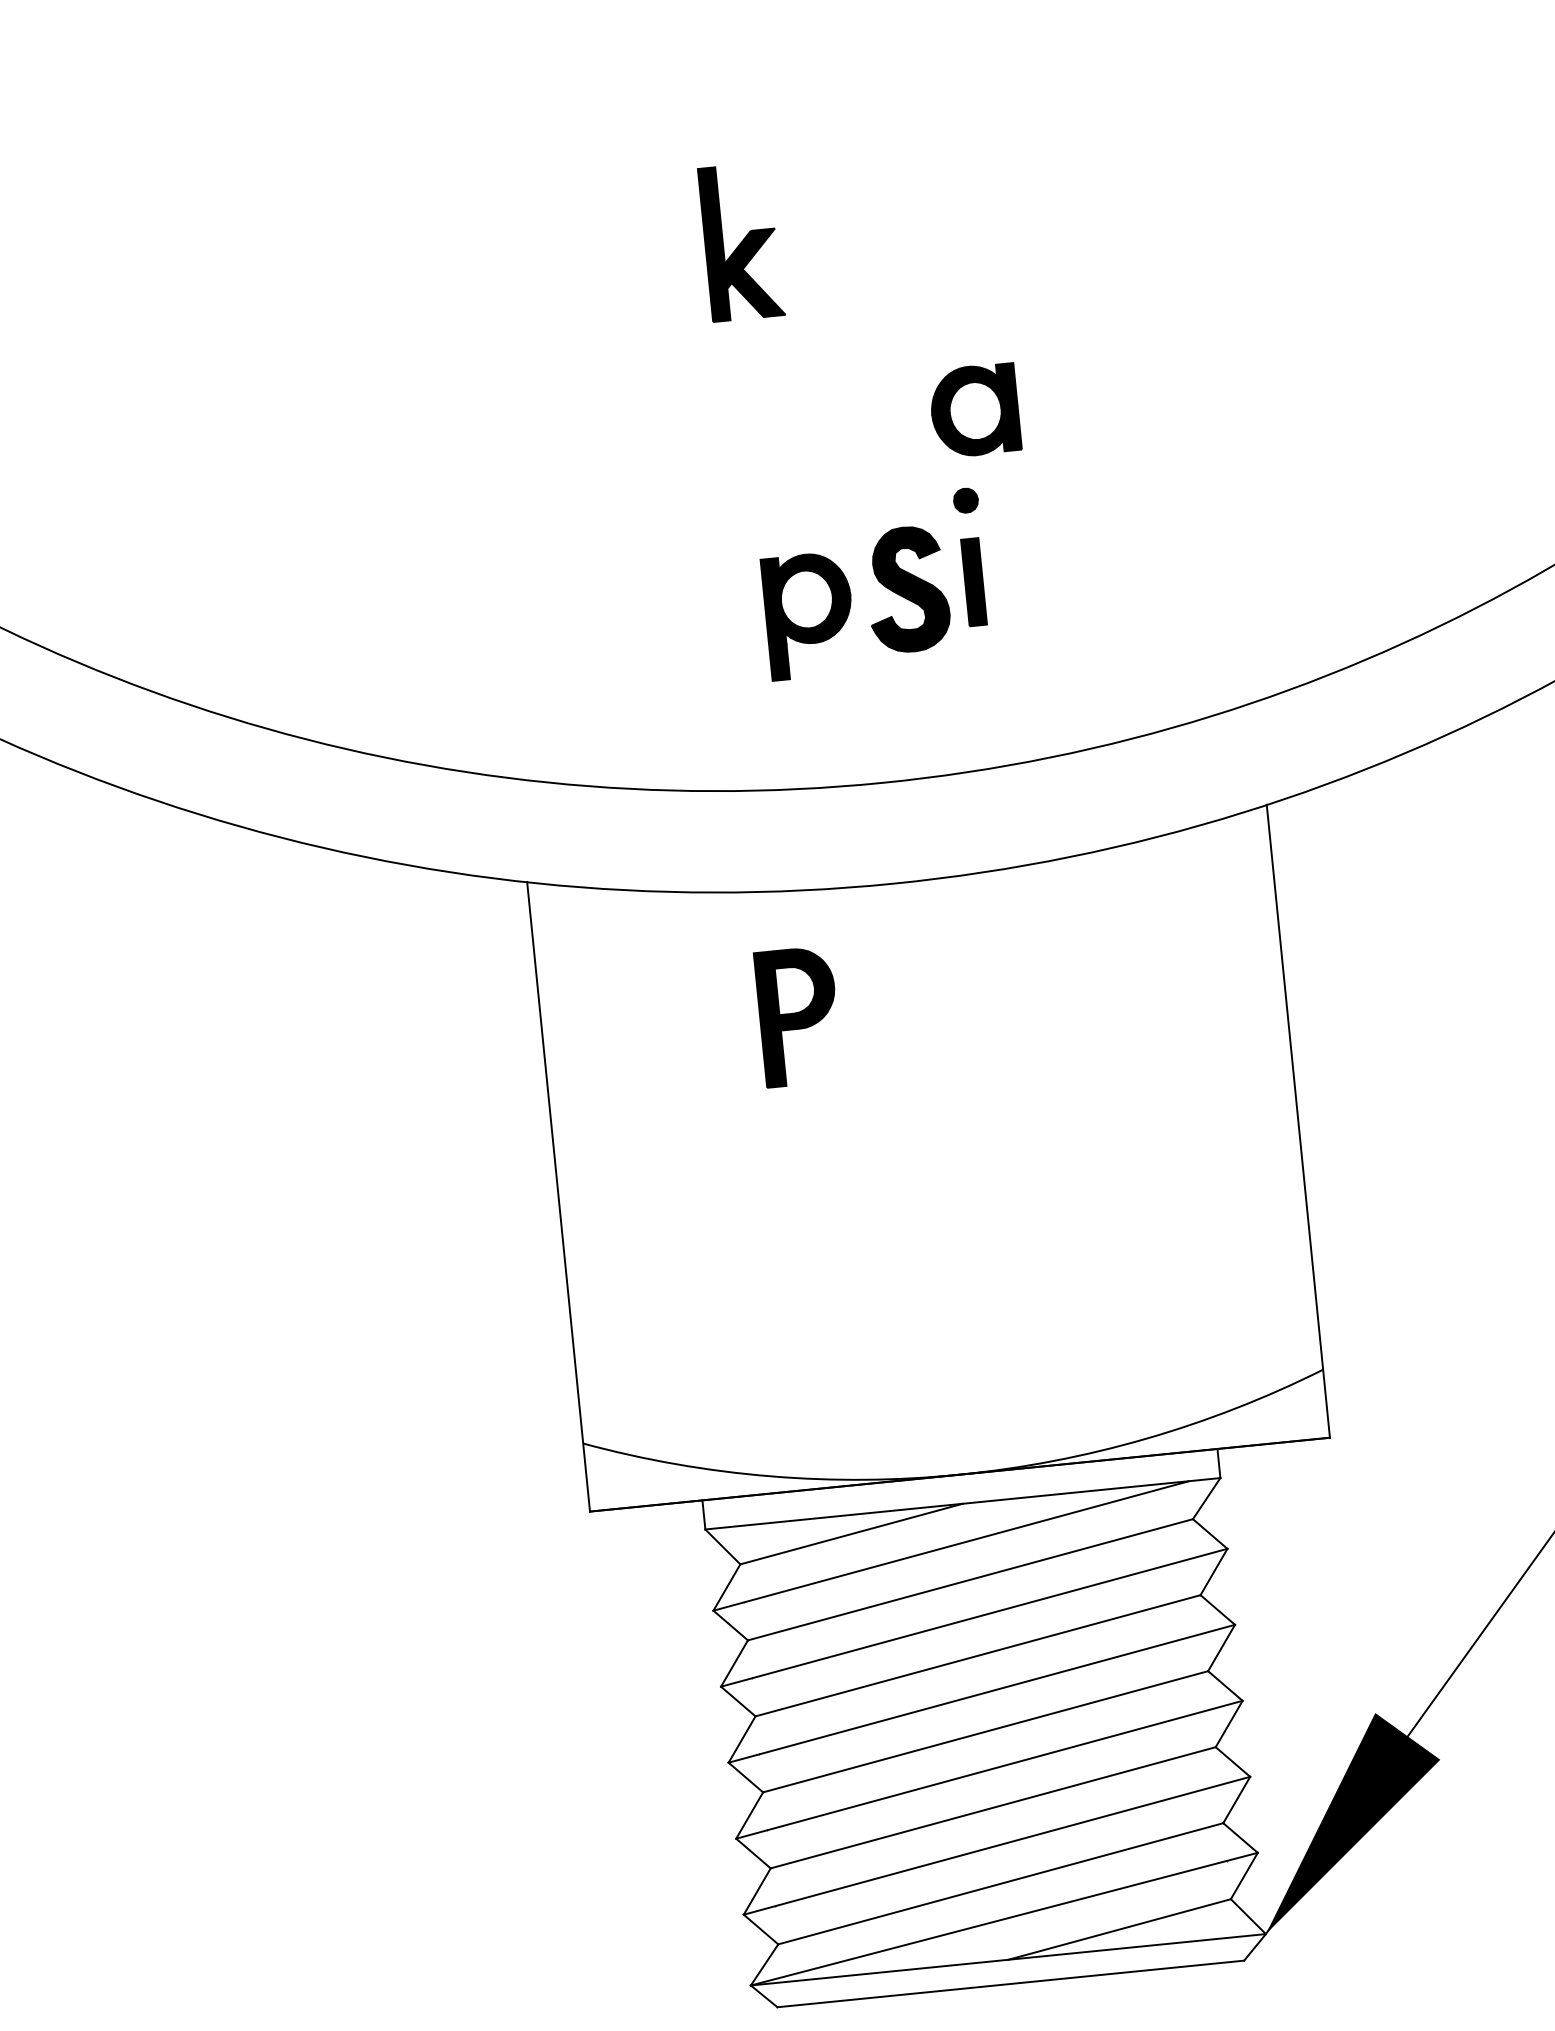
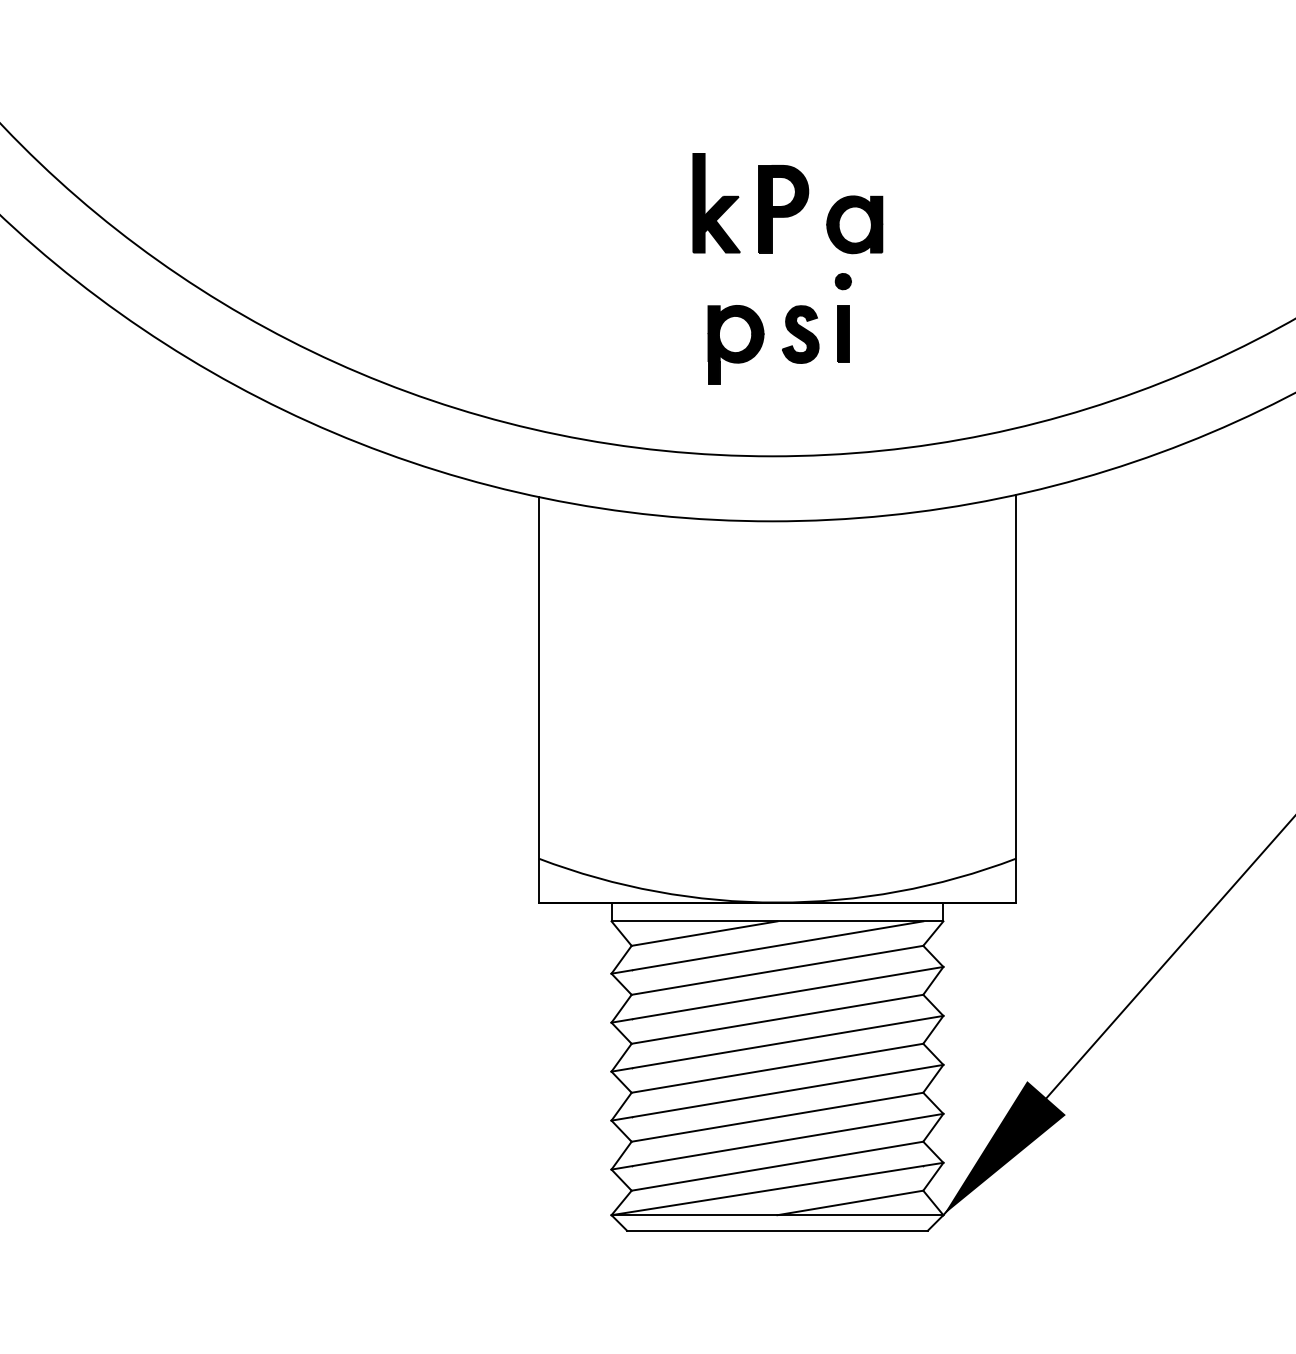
part: (741, 242) -> (716, 203), moved
part: (907, 589) -> (800, 334), size x0.71
part: (798, 1017) -> (783, 209), moved

